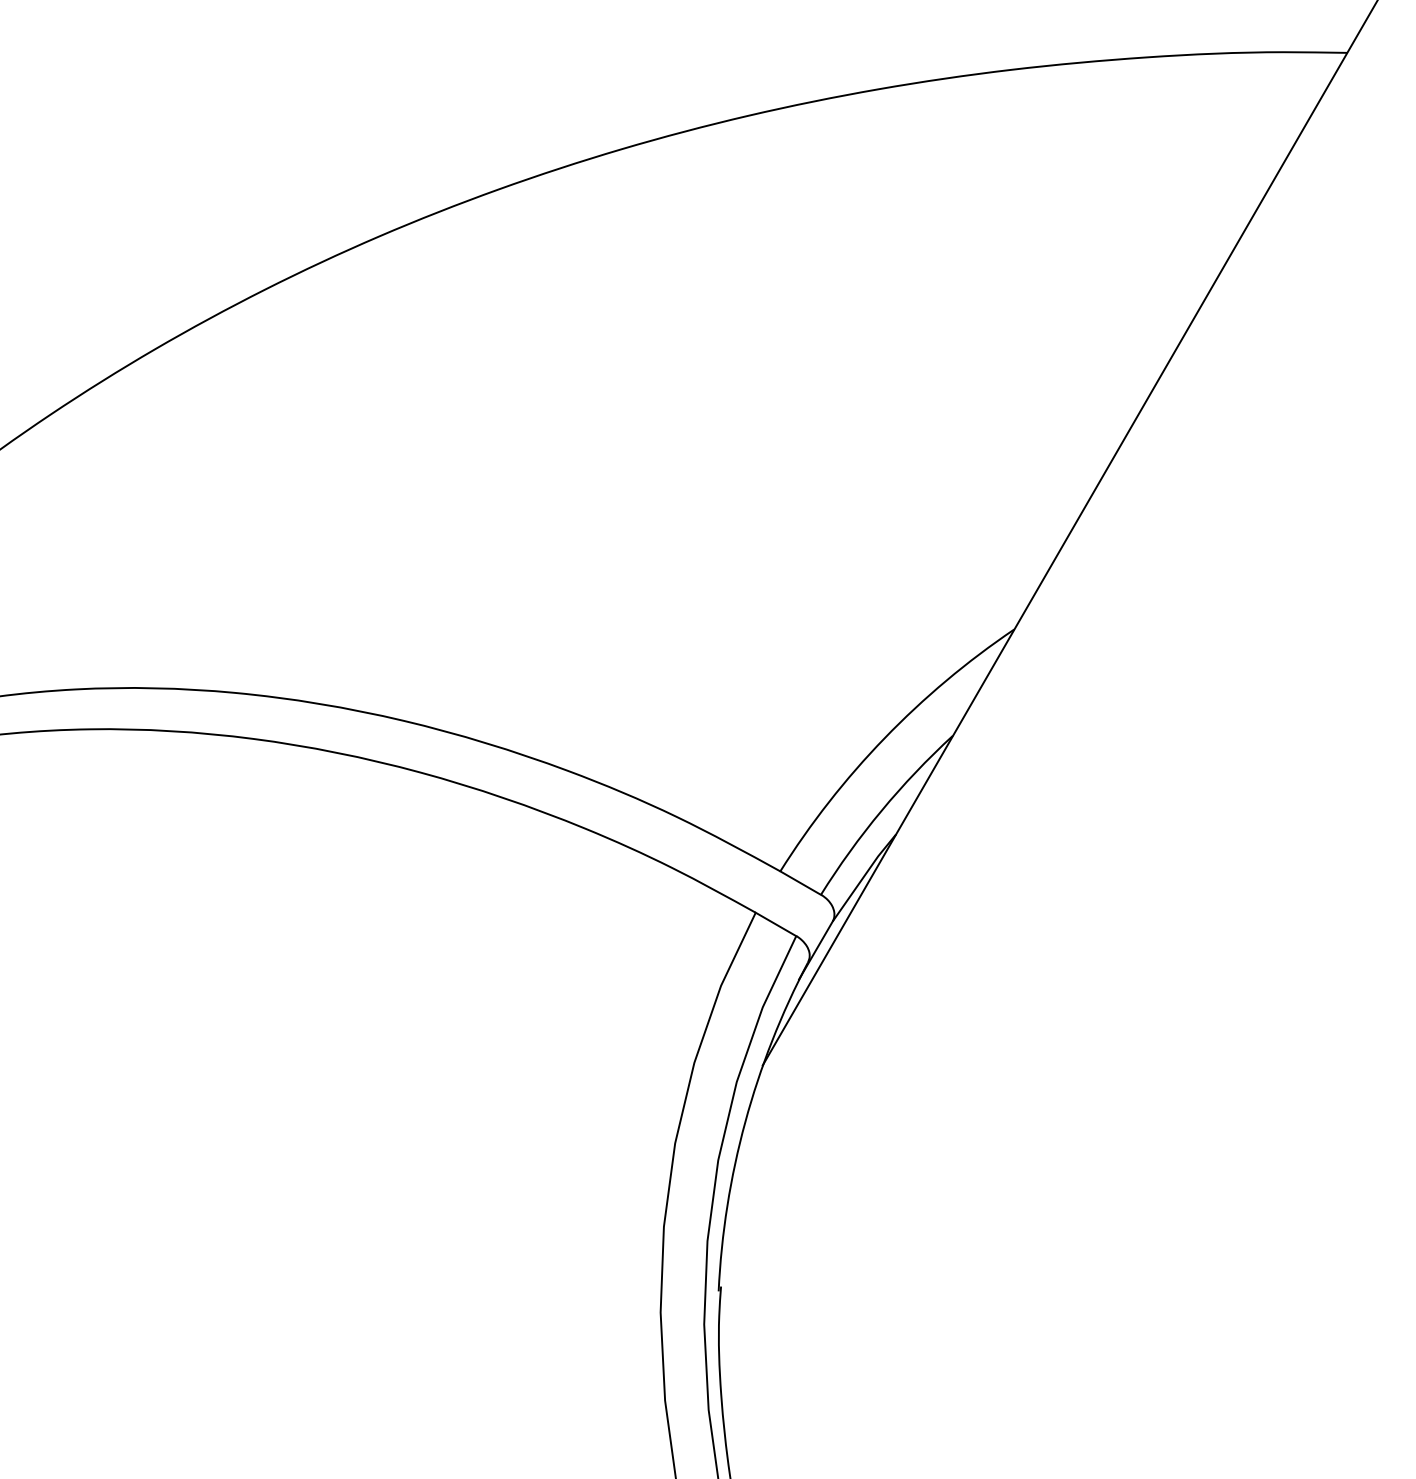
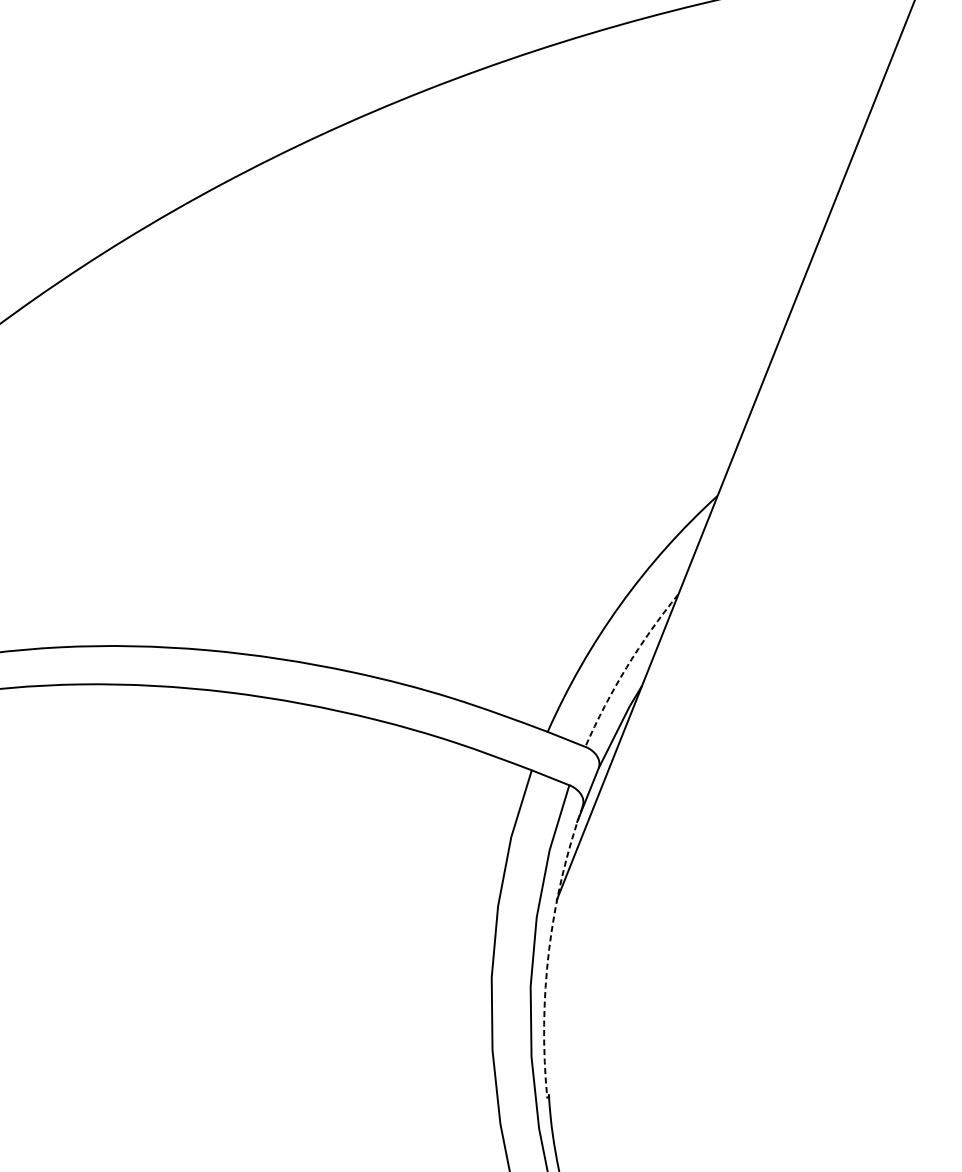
arc: (881, 810) -> (626, 667), solid -> dashed
arc: (745, 1122) -> (549, 950), solid -> dashed

